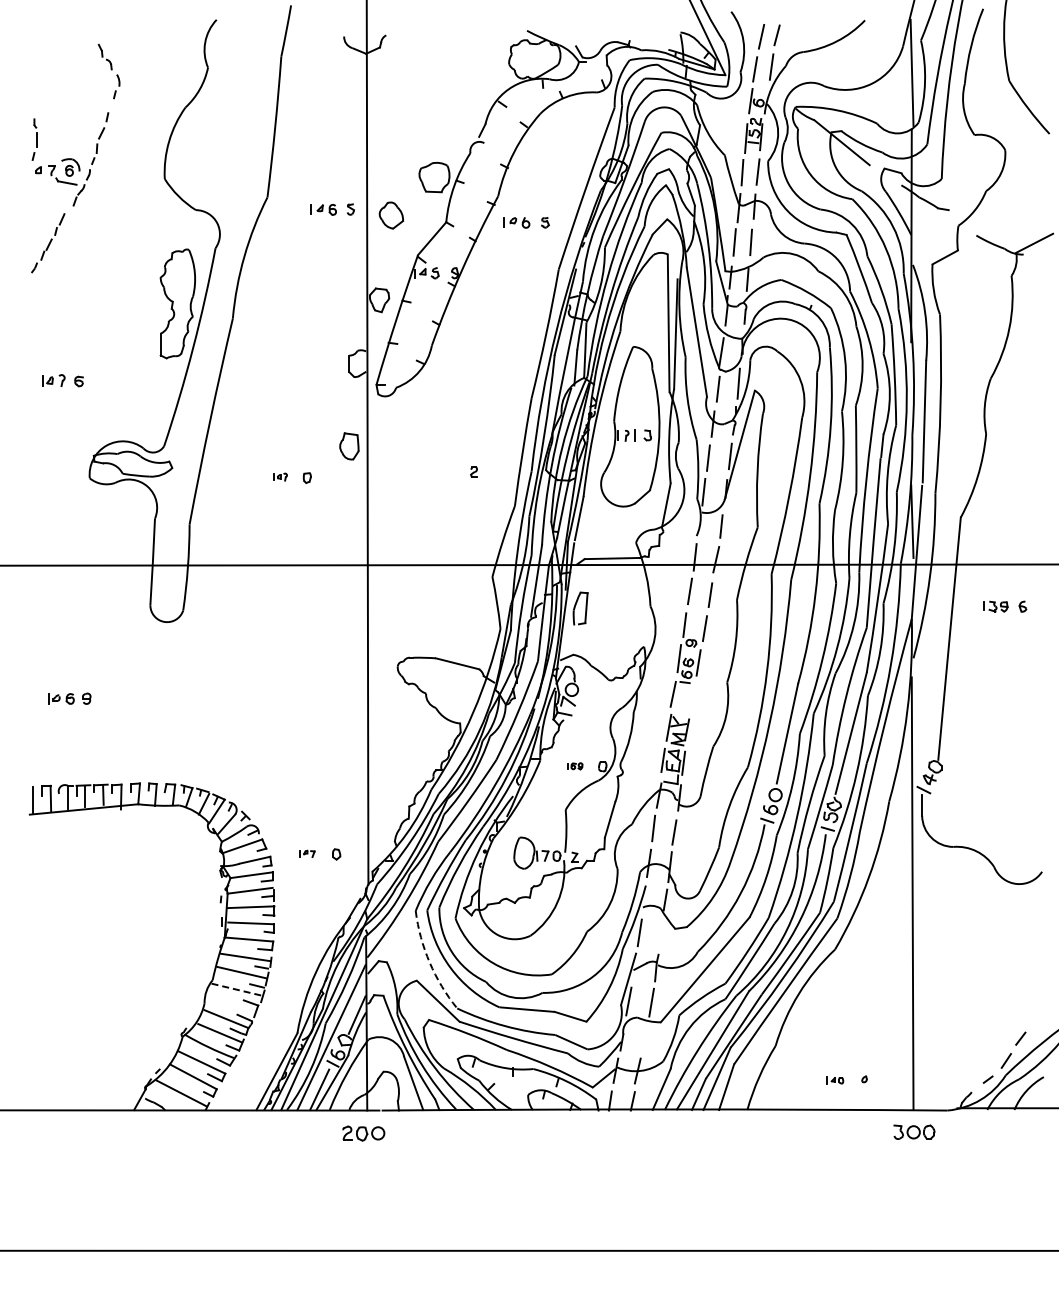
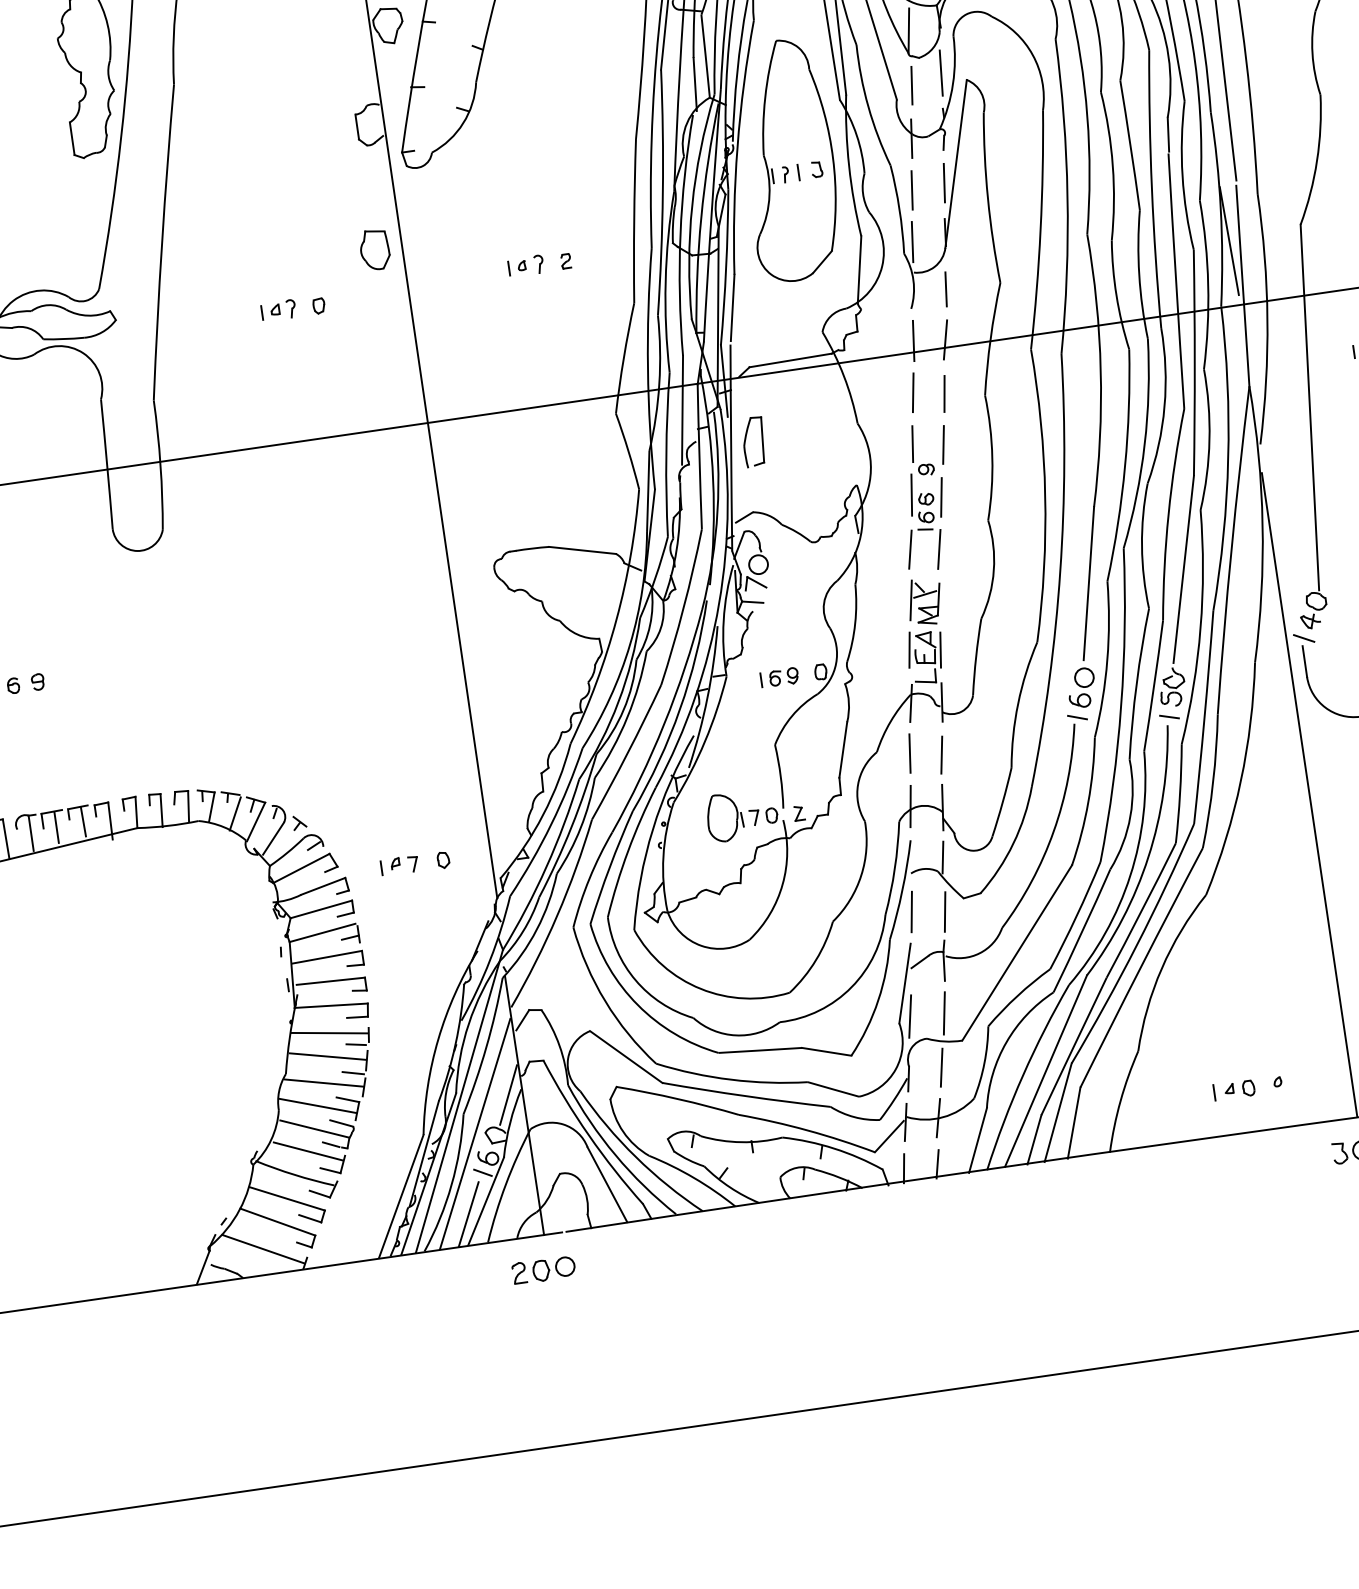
part: (447, 471) -> (526, 266), added
part: (280, 476) -> (278, 309), size x1.67
line: (691, 696) -> (938, 548), added
part: (575, 766) -> (780, 678), size x1.67
part: (307, 853) -> (399, 865), size x1.67
line: (661, 936) -> (944, 912), added
arc: (429, 962) -> (604, 1001), dashed -> solid
line: (237, 989) -> (324, 1082), dashed -> solid
line: (230, 1003) -> (317, 1104), added
line: (644, 1037) -> (941, 1066), added
part: (835, 1080) -> (1234, 1089), size x1.67

